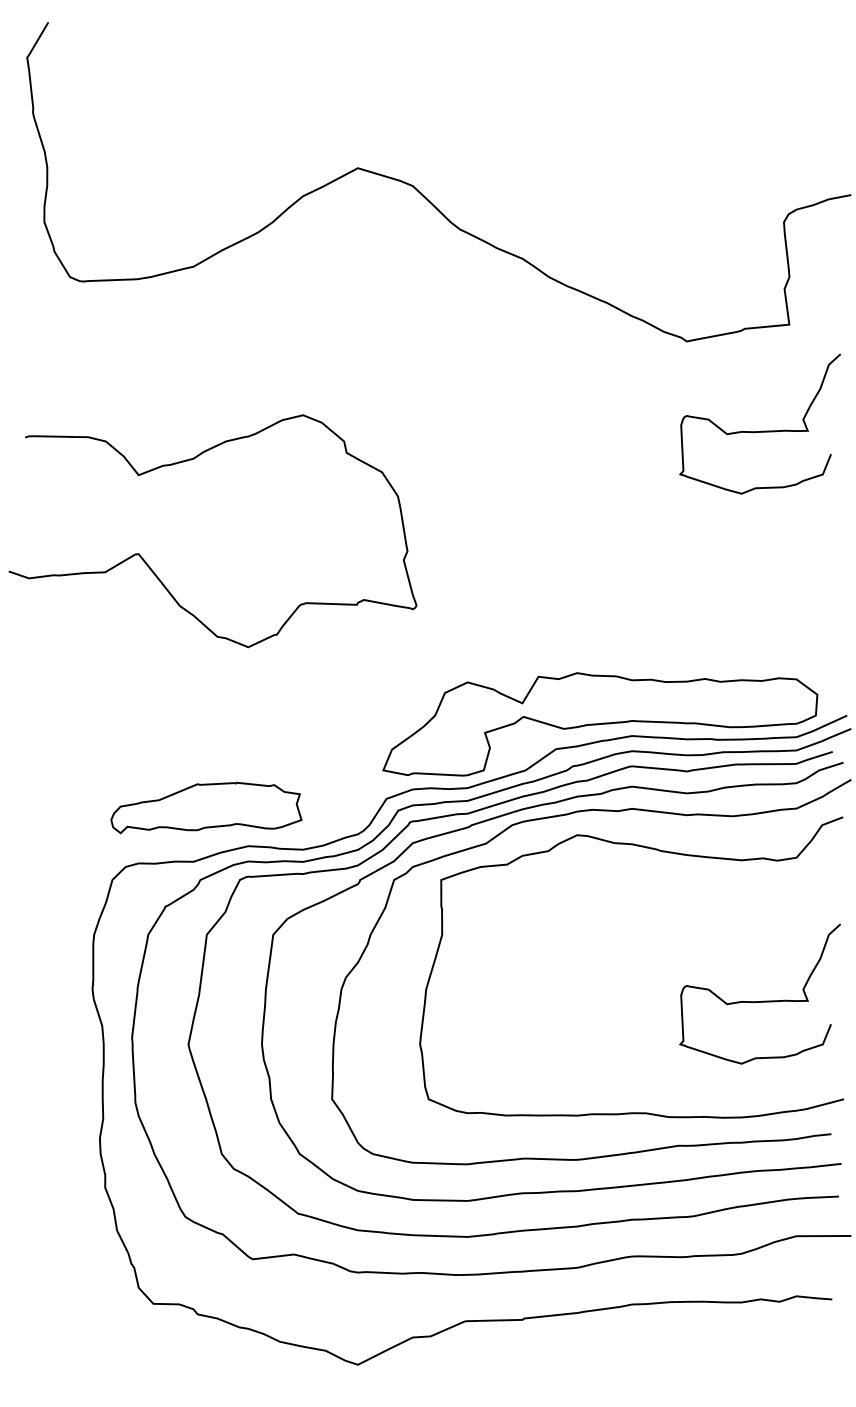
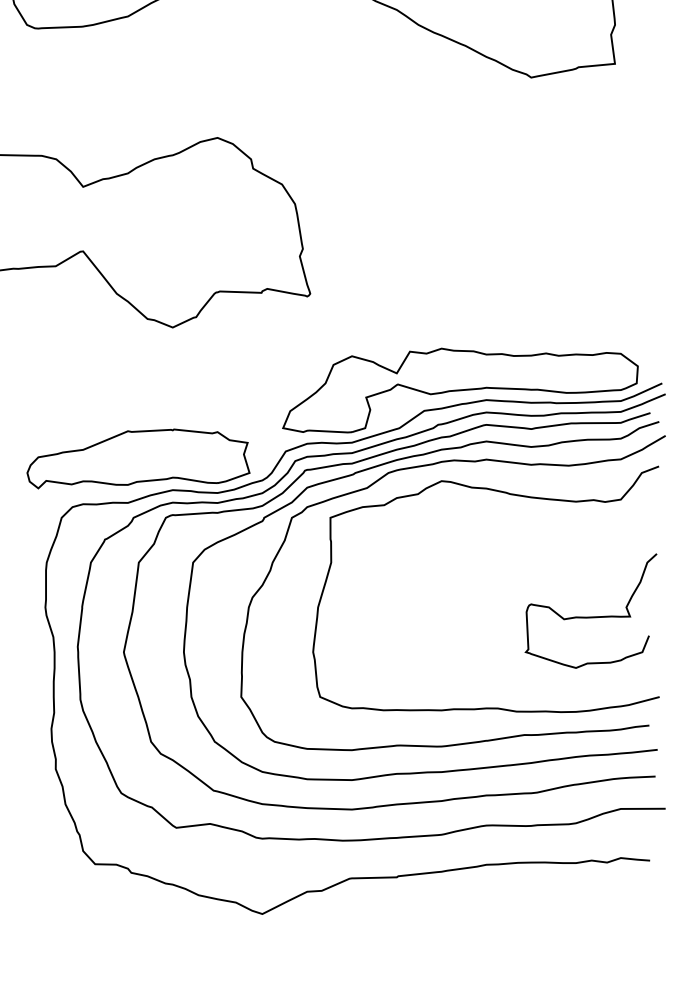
curve: (762, 430) -> (593, 150), removed
part: (206, 807) -> (138, 458), size x1.43

